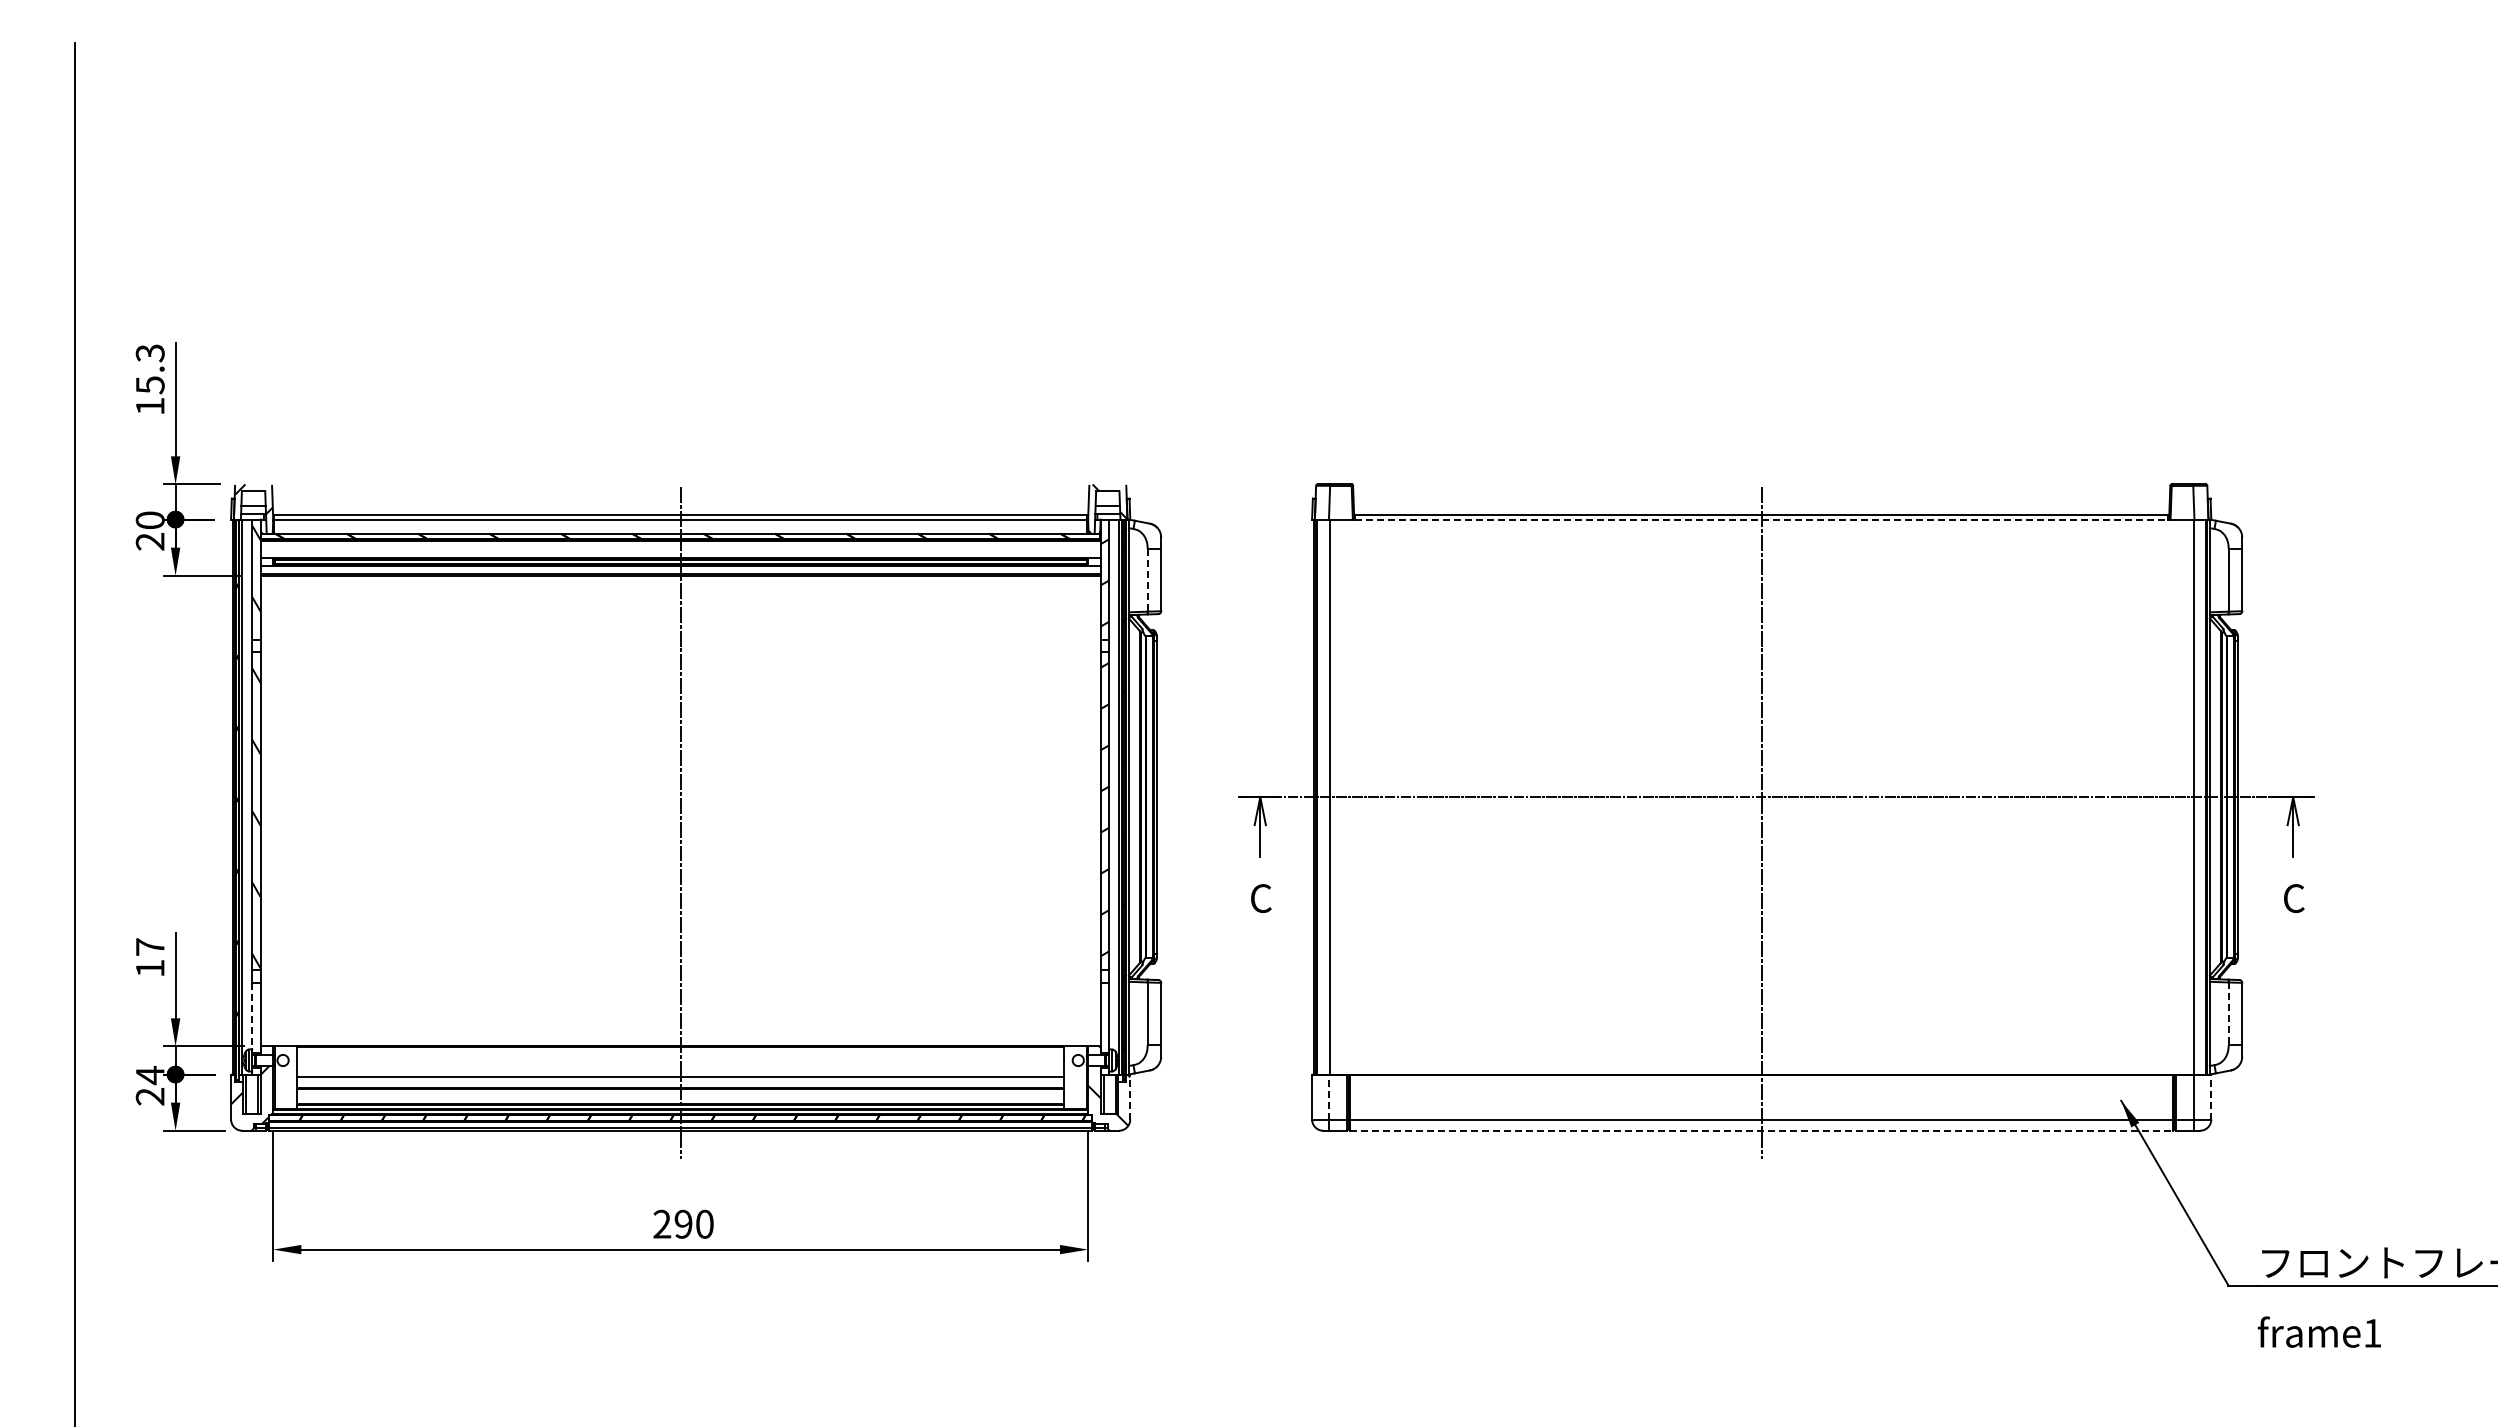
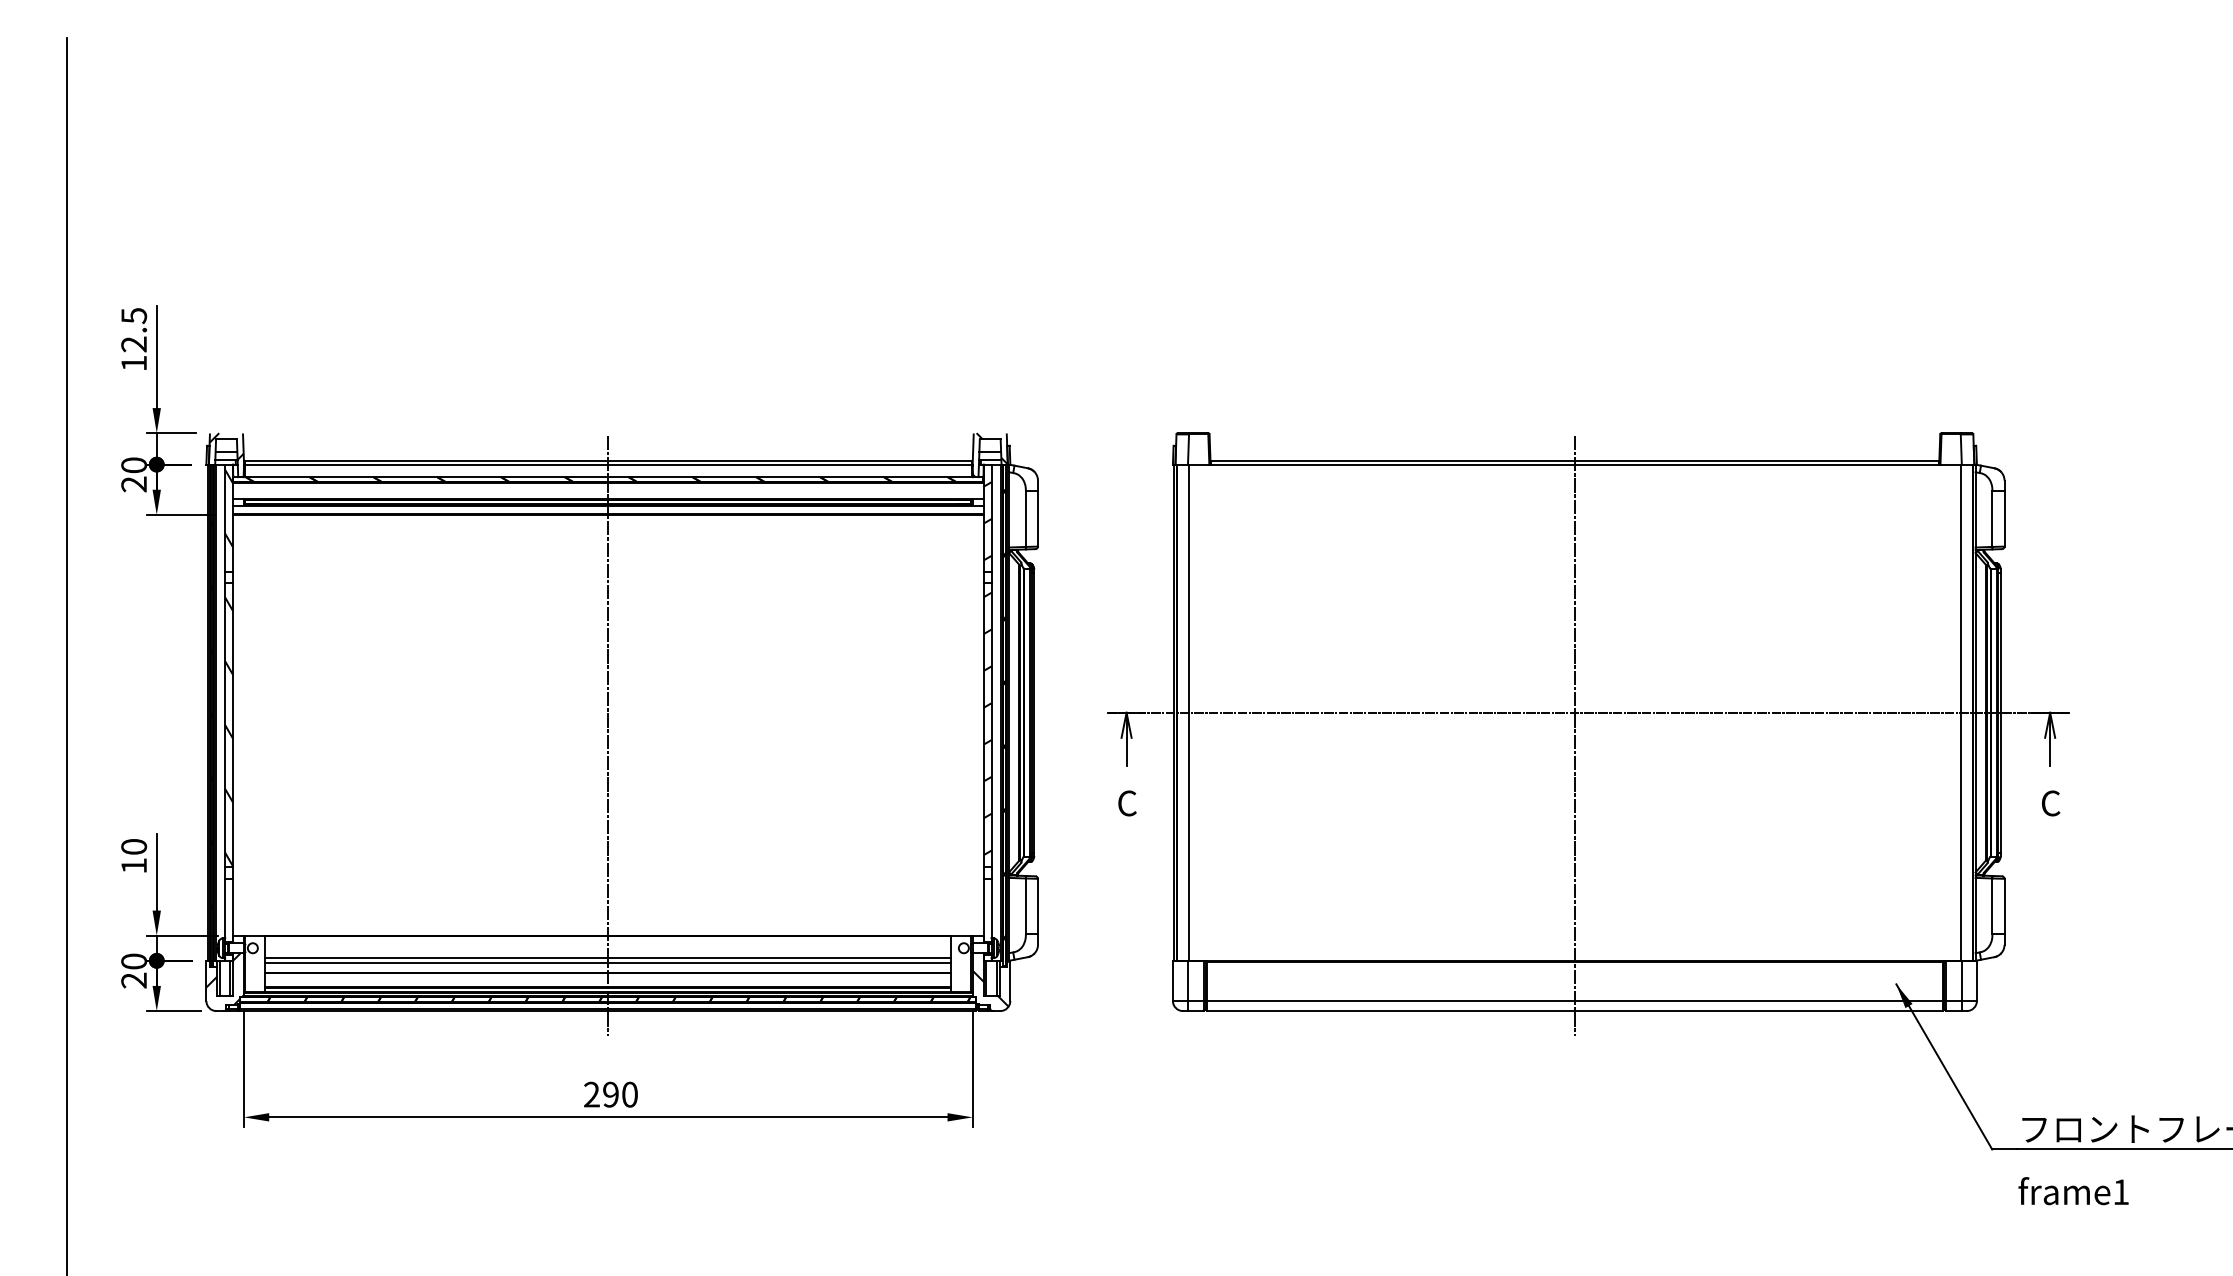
text: (149, 369) -> (133, 330), 15.3 -> 12.5
line: (1761, 519) -> (1574, 464), dashed -> solid
line: (1147, 580) -> (1025, 519), dashed -> solid
text: (149, 946) -> (133, 846), 17 -> 10
line: (2228, 1014) -> (1992, 907), dashed -> solid
line: (252, 1016) -> (225, 908), dashed -> solid
line: (680, 1071) -> (608, 958), added
text: (149, 1075) -> (133, 961), 24 -> 20
line: (1130, 1096) -> (1010, 980), dashed -> solid
line: (1328, 1096) -> (1187, 980), dashed -> solid
line: (2211, 1096) -> (1977, 980), dashed -> solid
line: (1761, 1130) -> (1574, 1010), dashed -> solid

